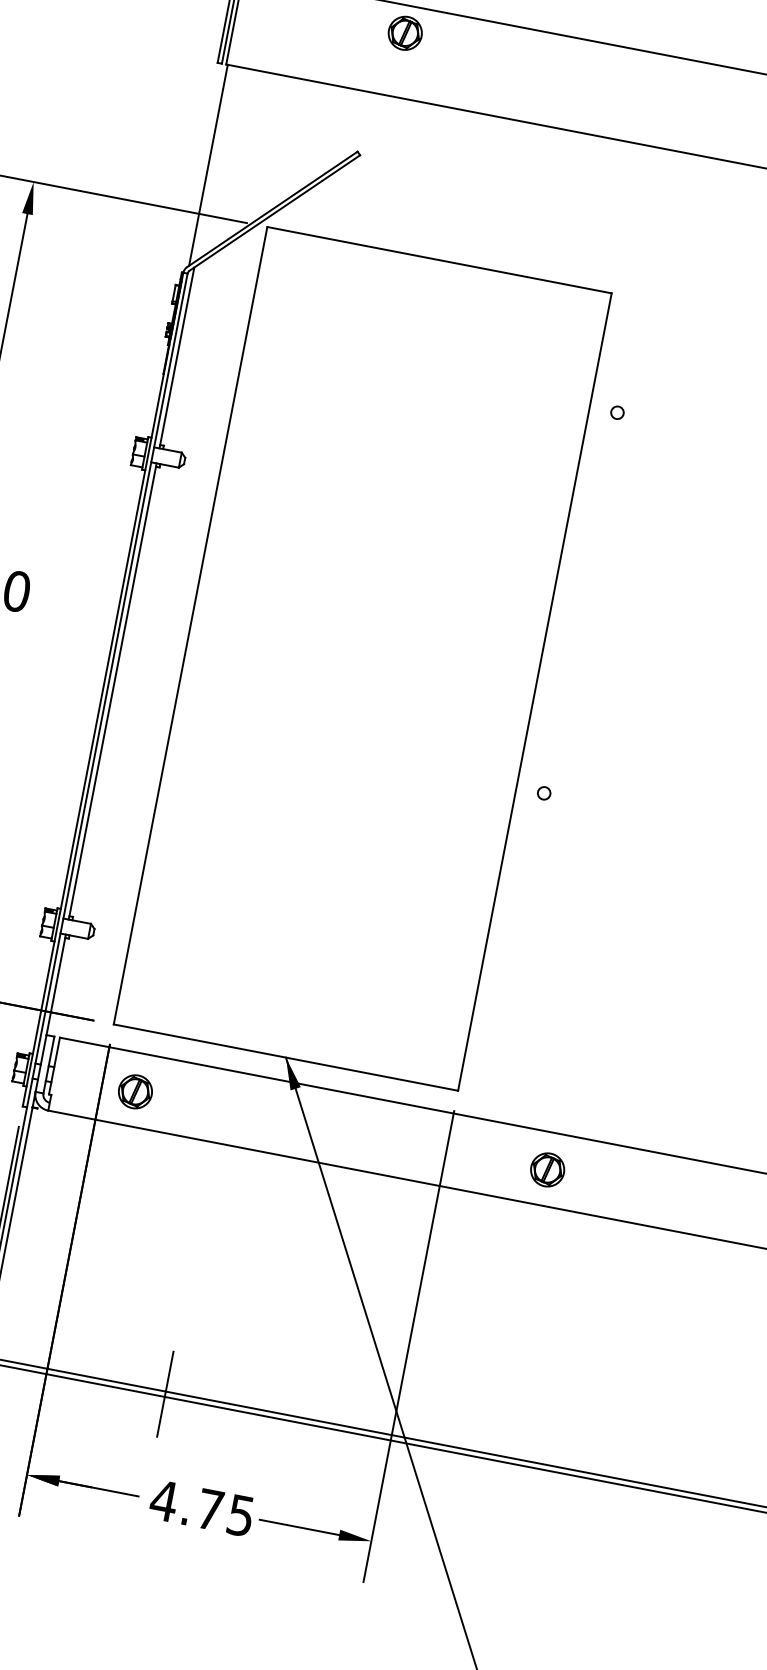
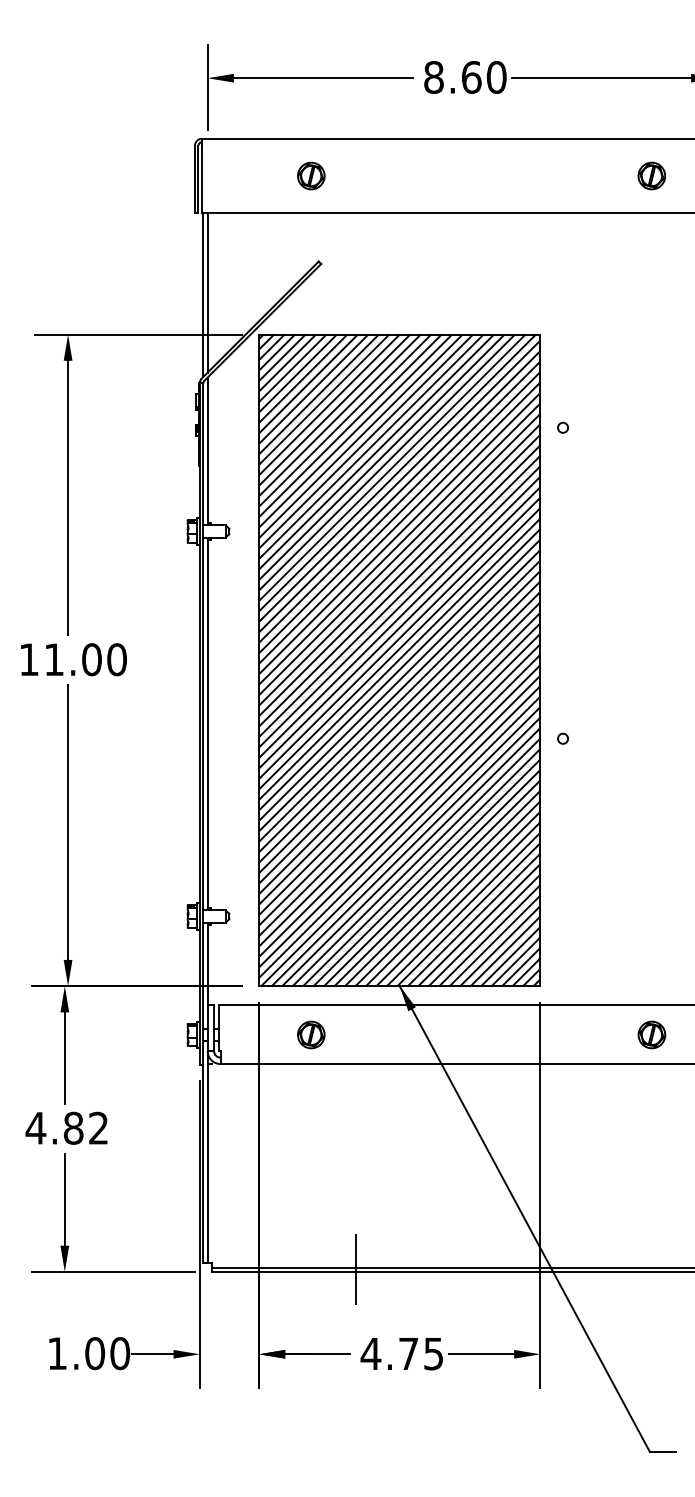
part: (405, 32) -> (311, 175), moved
line: (214, 163) -> (207, 292), added
hatch: (362, 658) -> (399, 660), added
part: (135, 1091) -> (311, 1034), moved
part: (547, 1169) -> (651, 1034), moved

